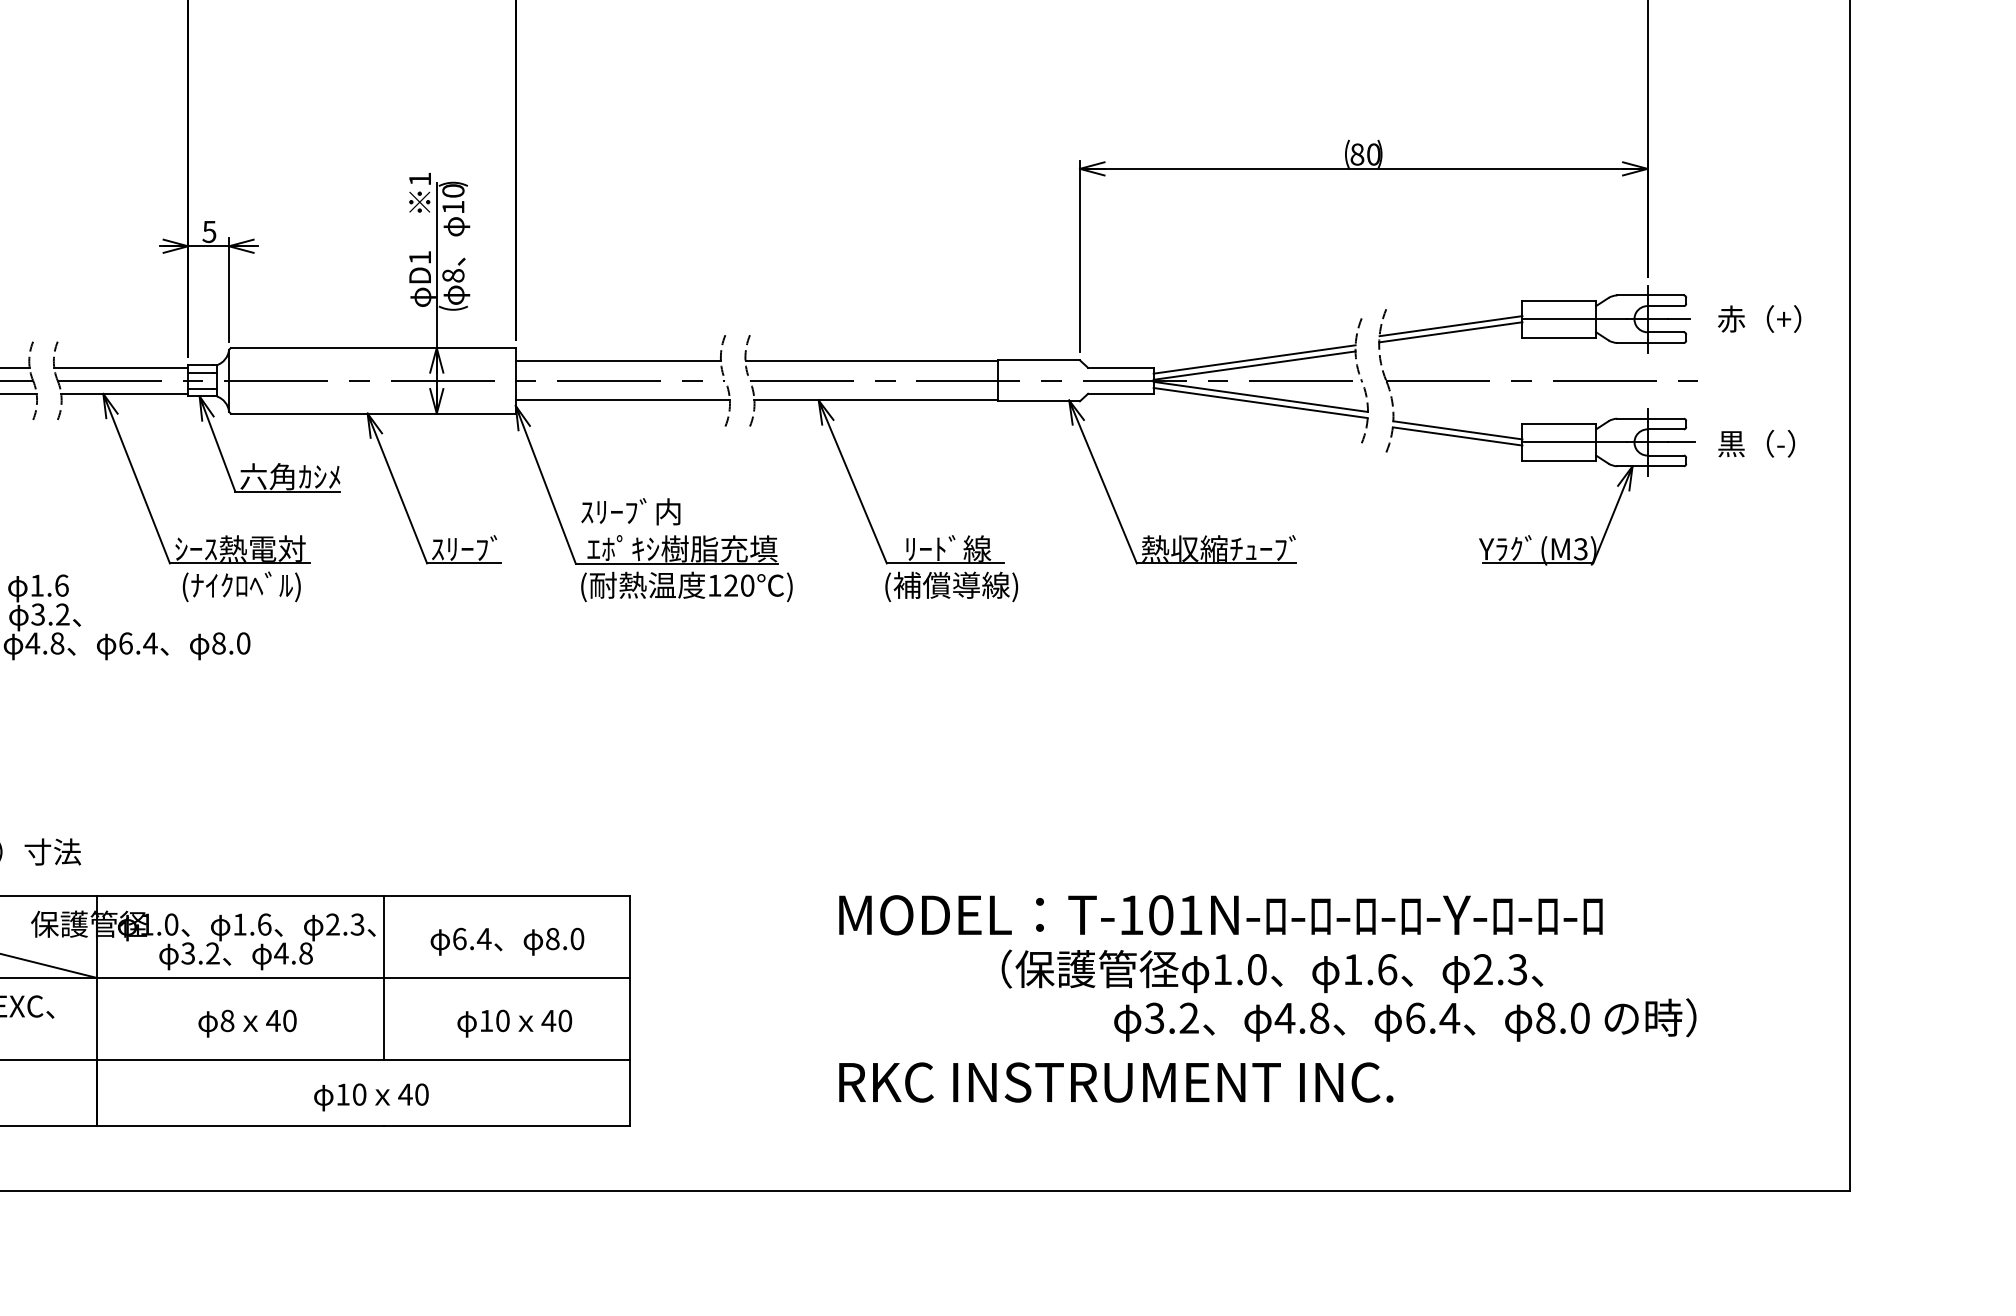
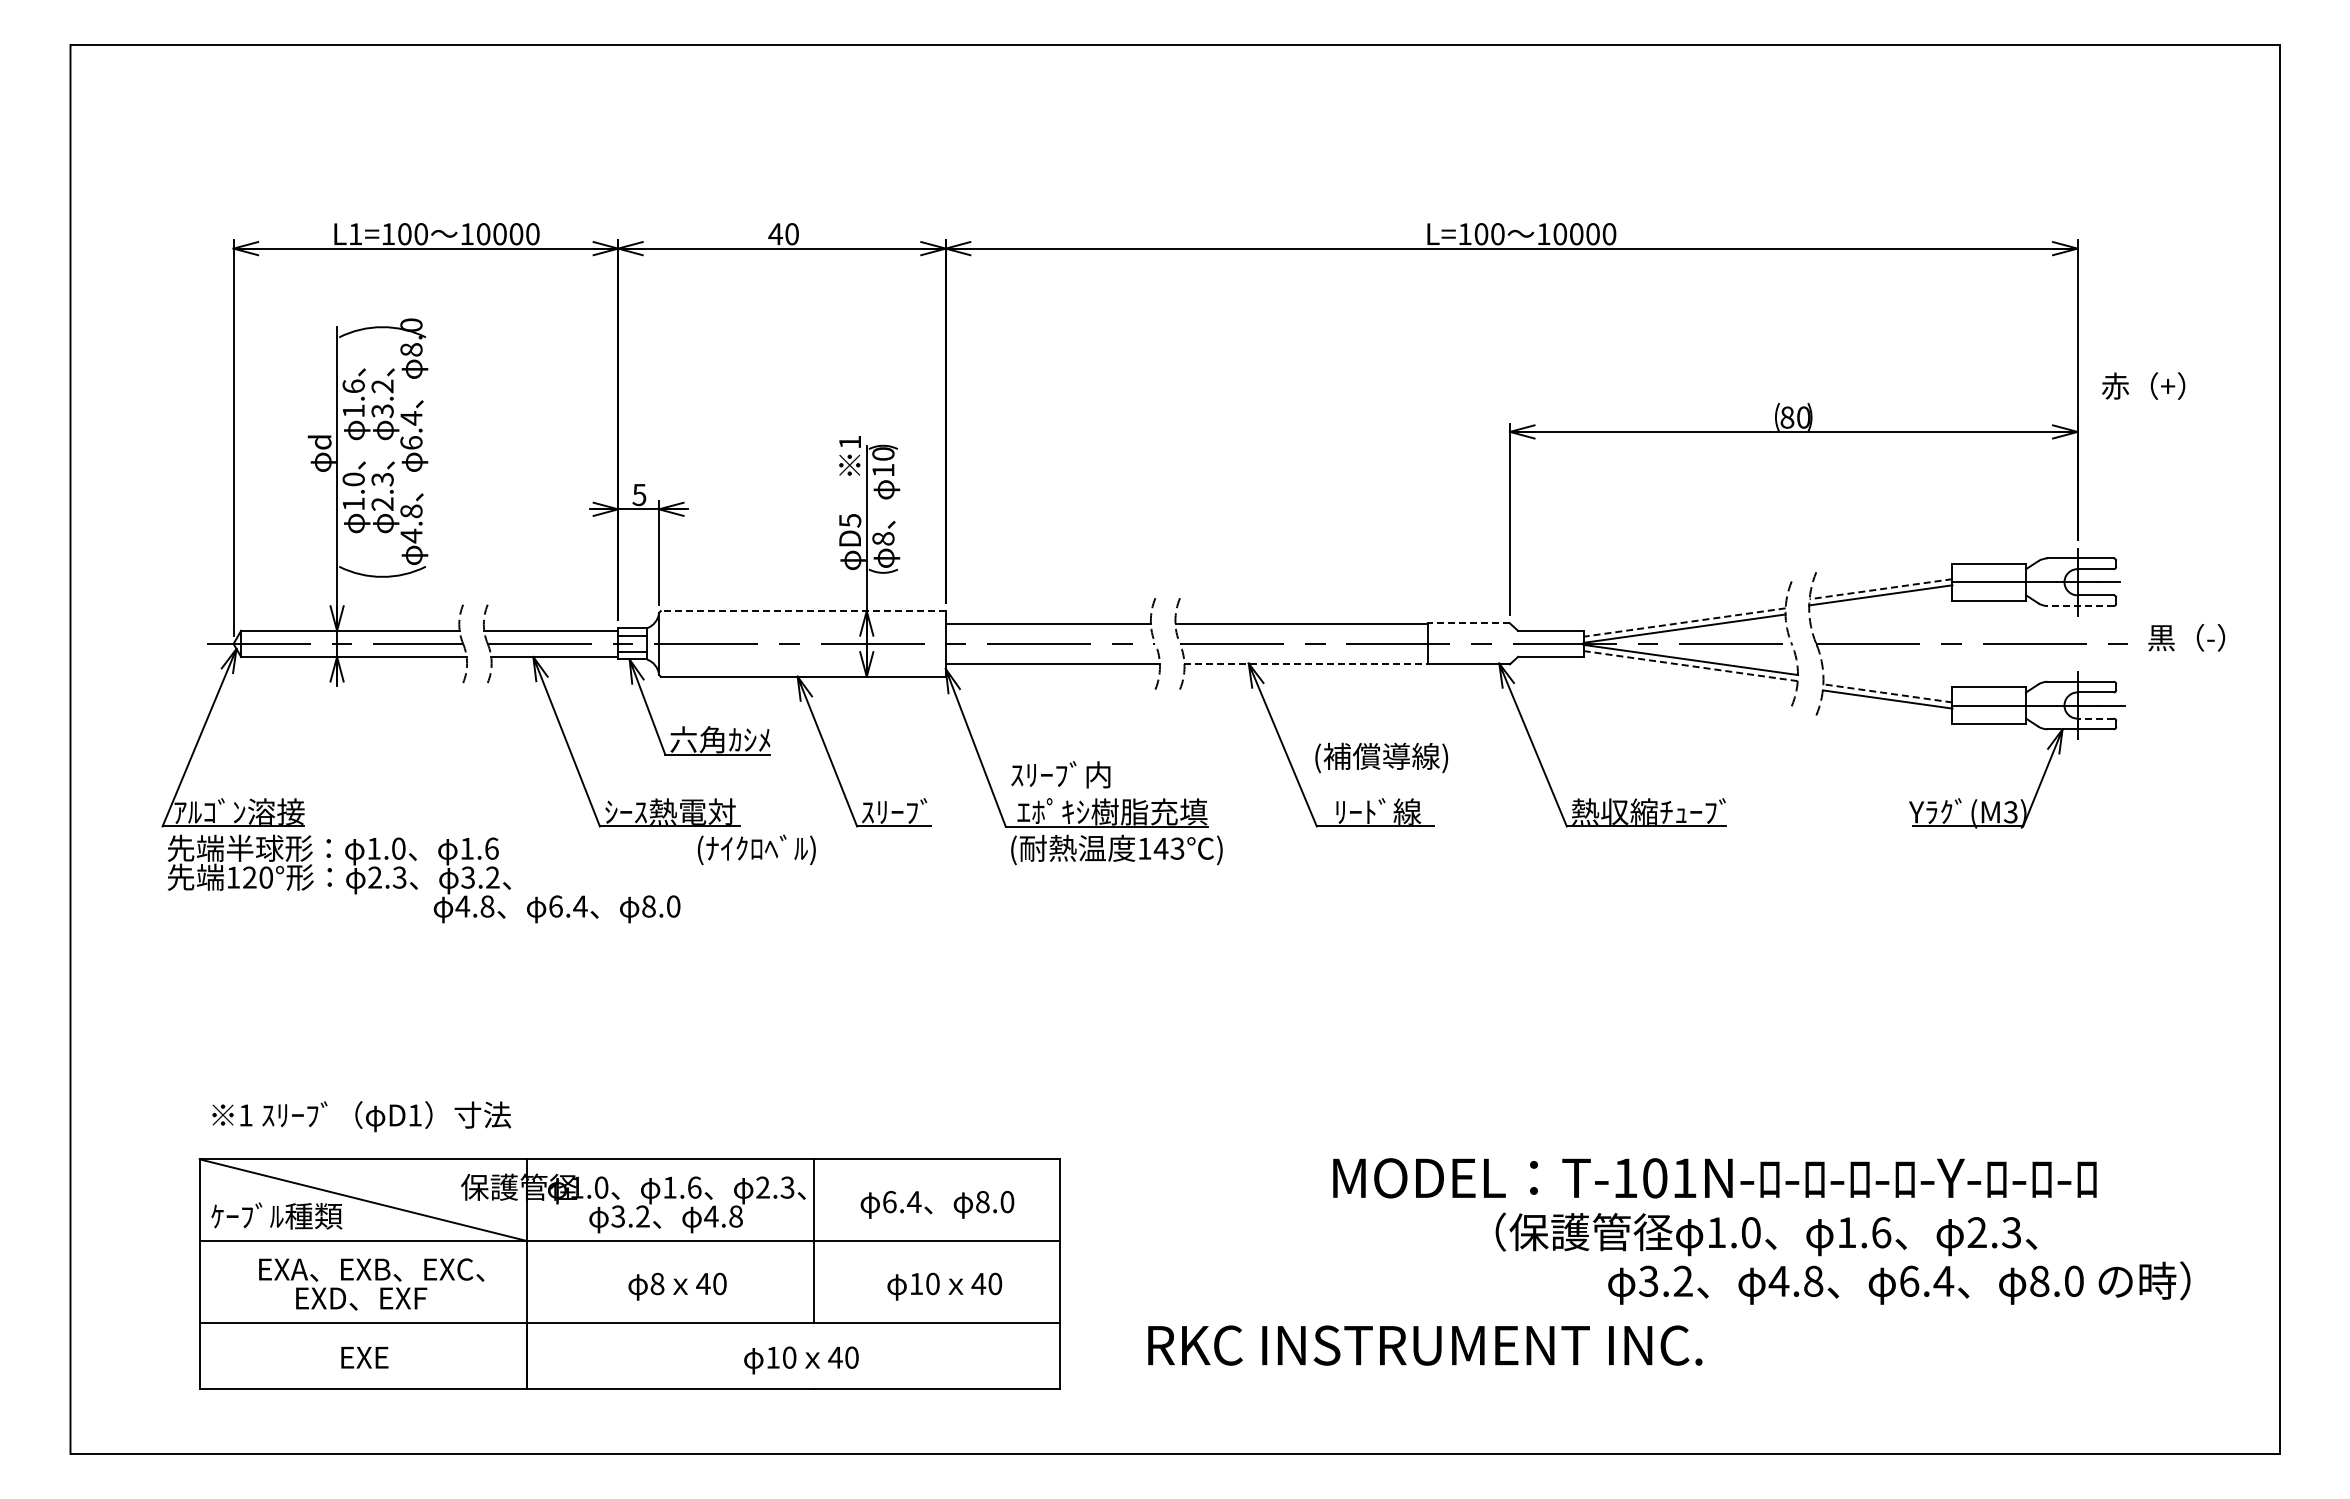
text: (420, 257) -> (850, 520), D1 -> D5
text: (1759, 318) -> (2143, 385), moved
line: (1450, 326) -> (1880, 589), solid -> dashed
line: (1650, 342) -> (2080, 605), solid -> dashed
line: (373, 348) -> (803, 611), solid -> dashed
line: (1254, 359) -> (1684, 622), solid -> dashed
line: (1039, 360) -> (1469, 623), solid -> dashed
line: (876, 400) -> (1306, 663), solid -> dashed
line: (1261, 403) -> (1691, 666), solid -> dashed
line: (1457, 430) -> (1887, 693), solid -> dashed
text: (1756, 443) -> (2186, 637), moved
line: (1665, 455) -> (2095, 718), solid -> dashed
text: (738, 585) -> (1168, 848), 120 -> 143
text: (241, 586) -> (756, 849), moved
text: (951, 586) -> (1381, 757), moved
text: (1267, 968) -> (1761, 1231), moved
text: (1116, 1082) -> (1425, 1345), moved

